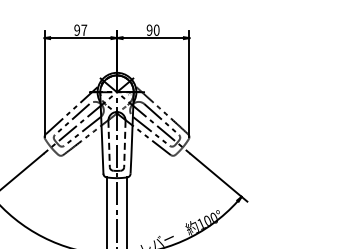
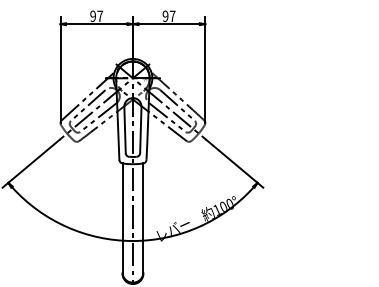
text: (156, 30) -> (172, 16), 90 -> 97
line: (109, 144) -> (125, 130), dashed -> solid
line: (124, 144) -> (140, 130), dashed -> solid

